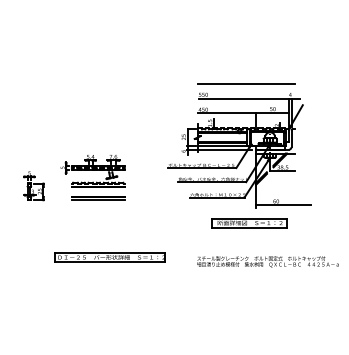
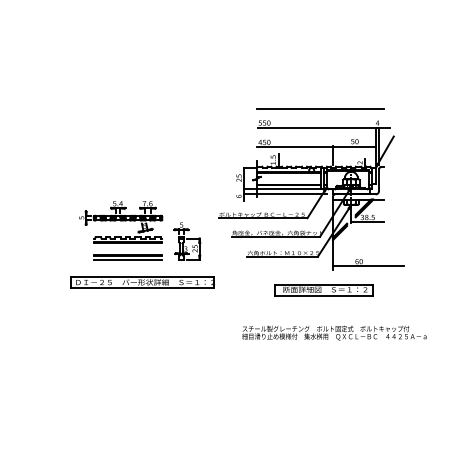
part: (34, 185) -> (187, 241), moved
part: (109, 257) -> (142, 282), moved
text: (267, 261) -> (334, 332), moved

